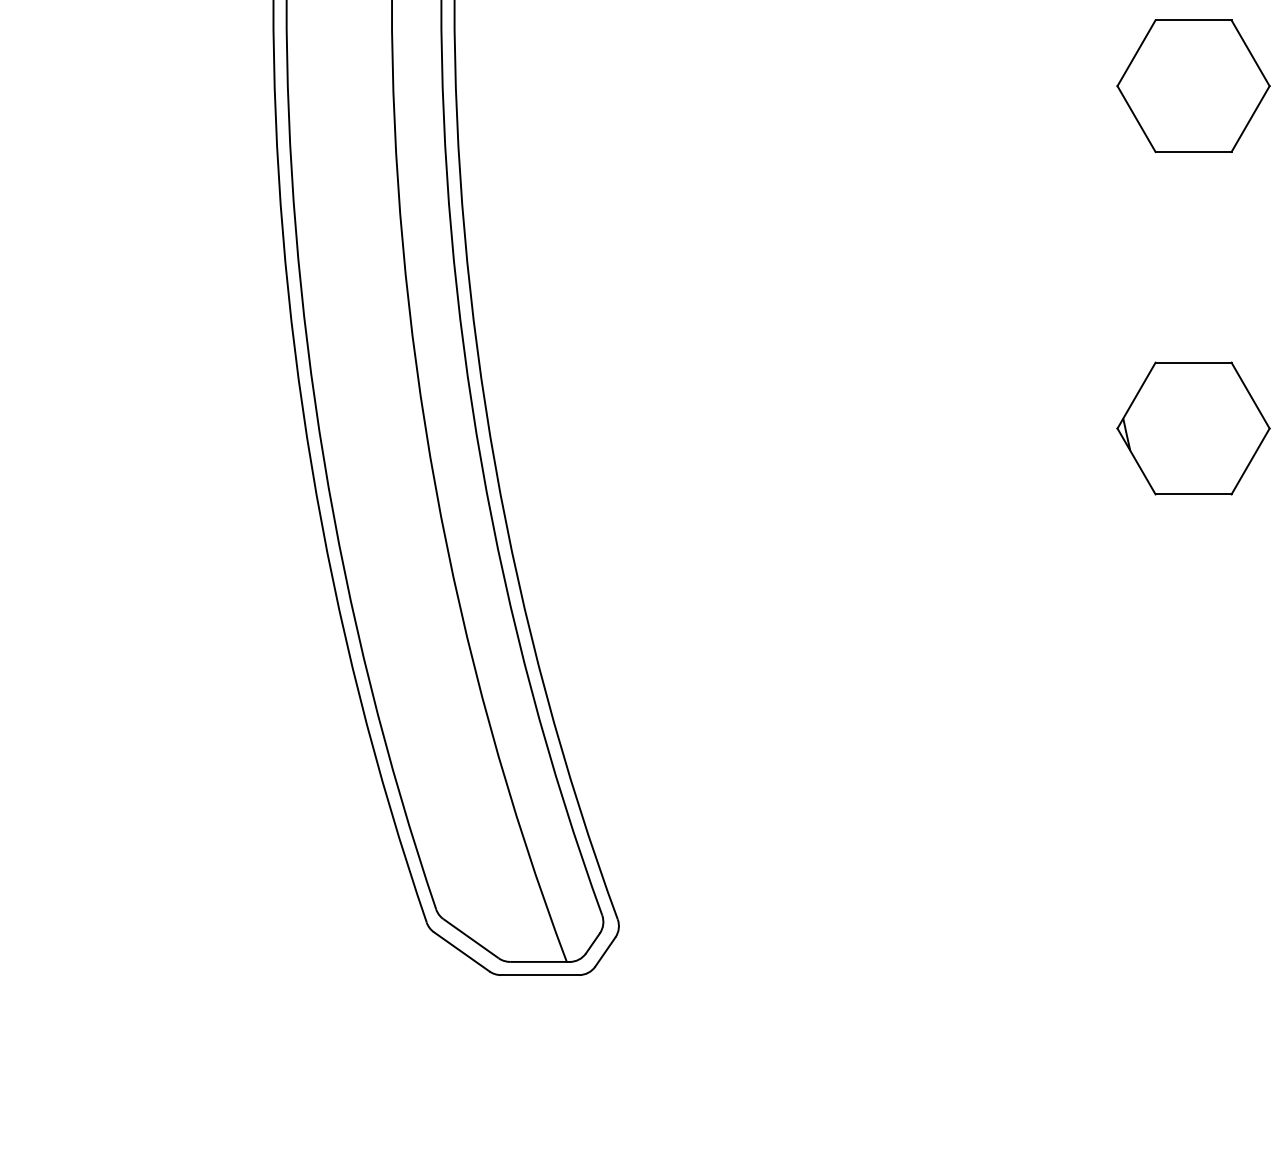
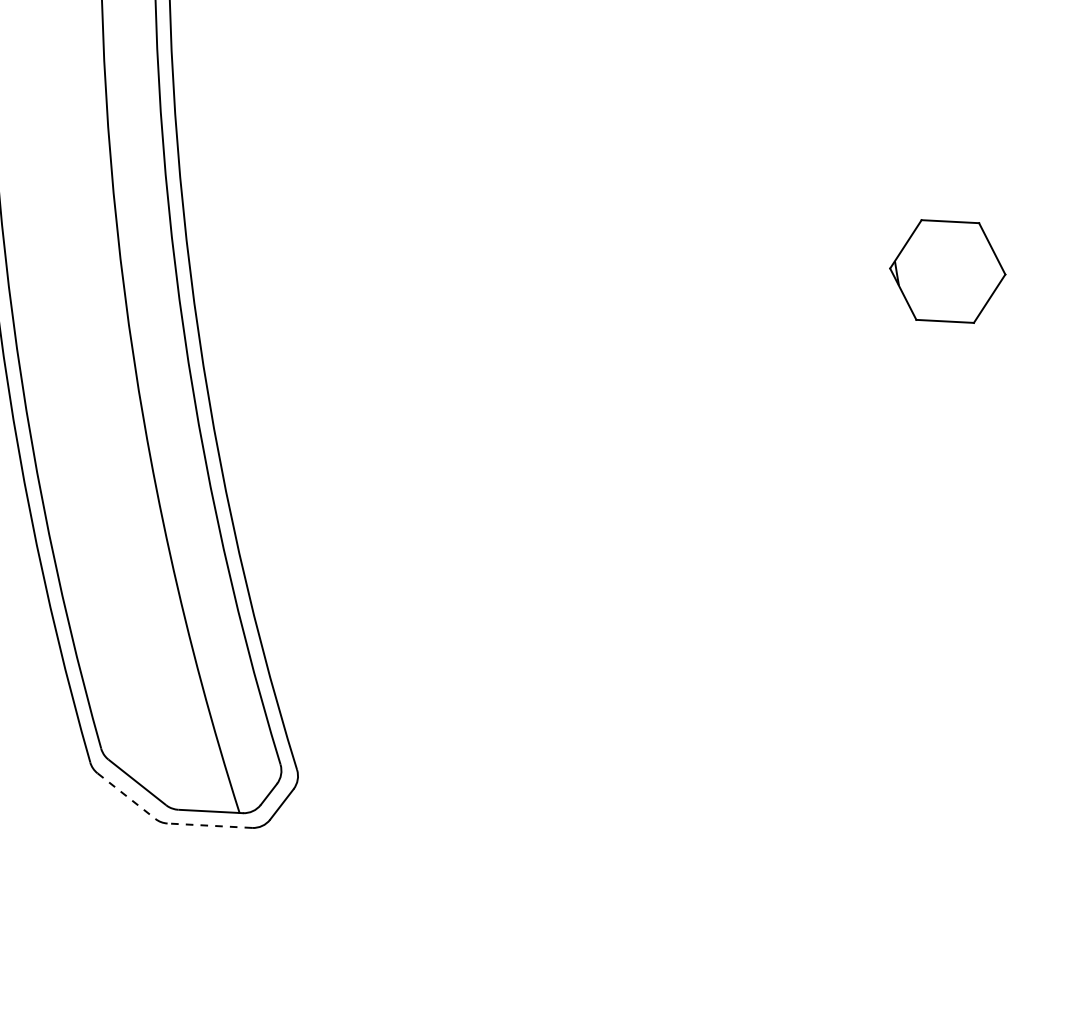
part: (1193, 428) -> (947, 271), size x0.7
line: (462, 952) -> (127, 796), solid -> dashed
line: (539, 975) -> (209, 826), solid -> dashed

